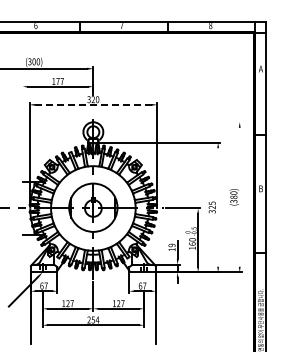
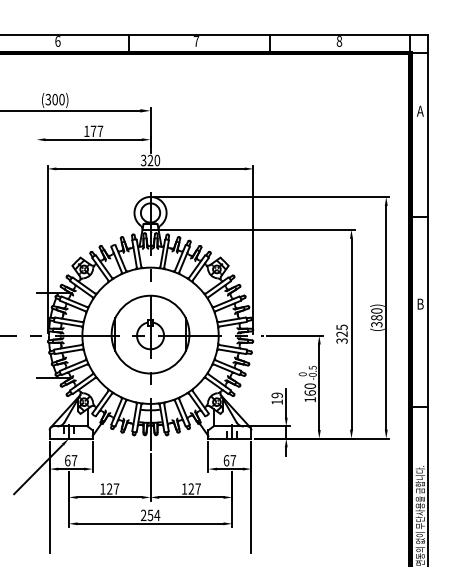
line: (93, 104) -> (150, 168), dashed -> solid
line: (168, 122) -> (271, 197), added
line: (239, 196) -> (385, 316), added
line: (218, 207) -> (352, 334), added

